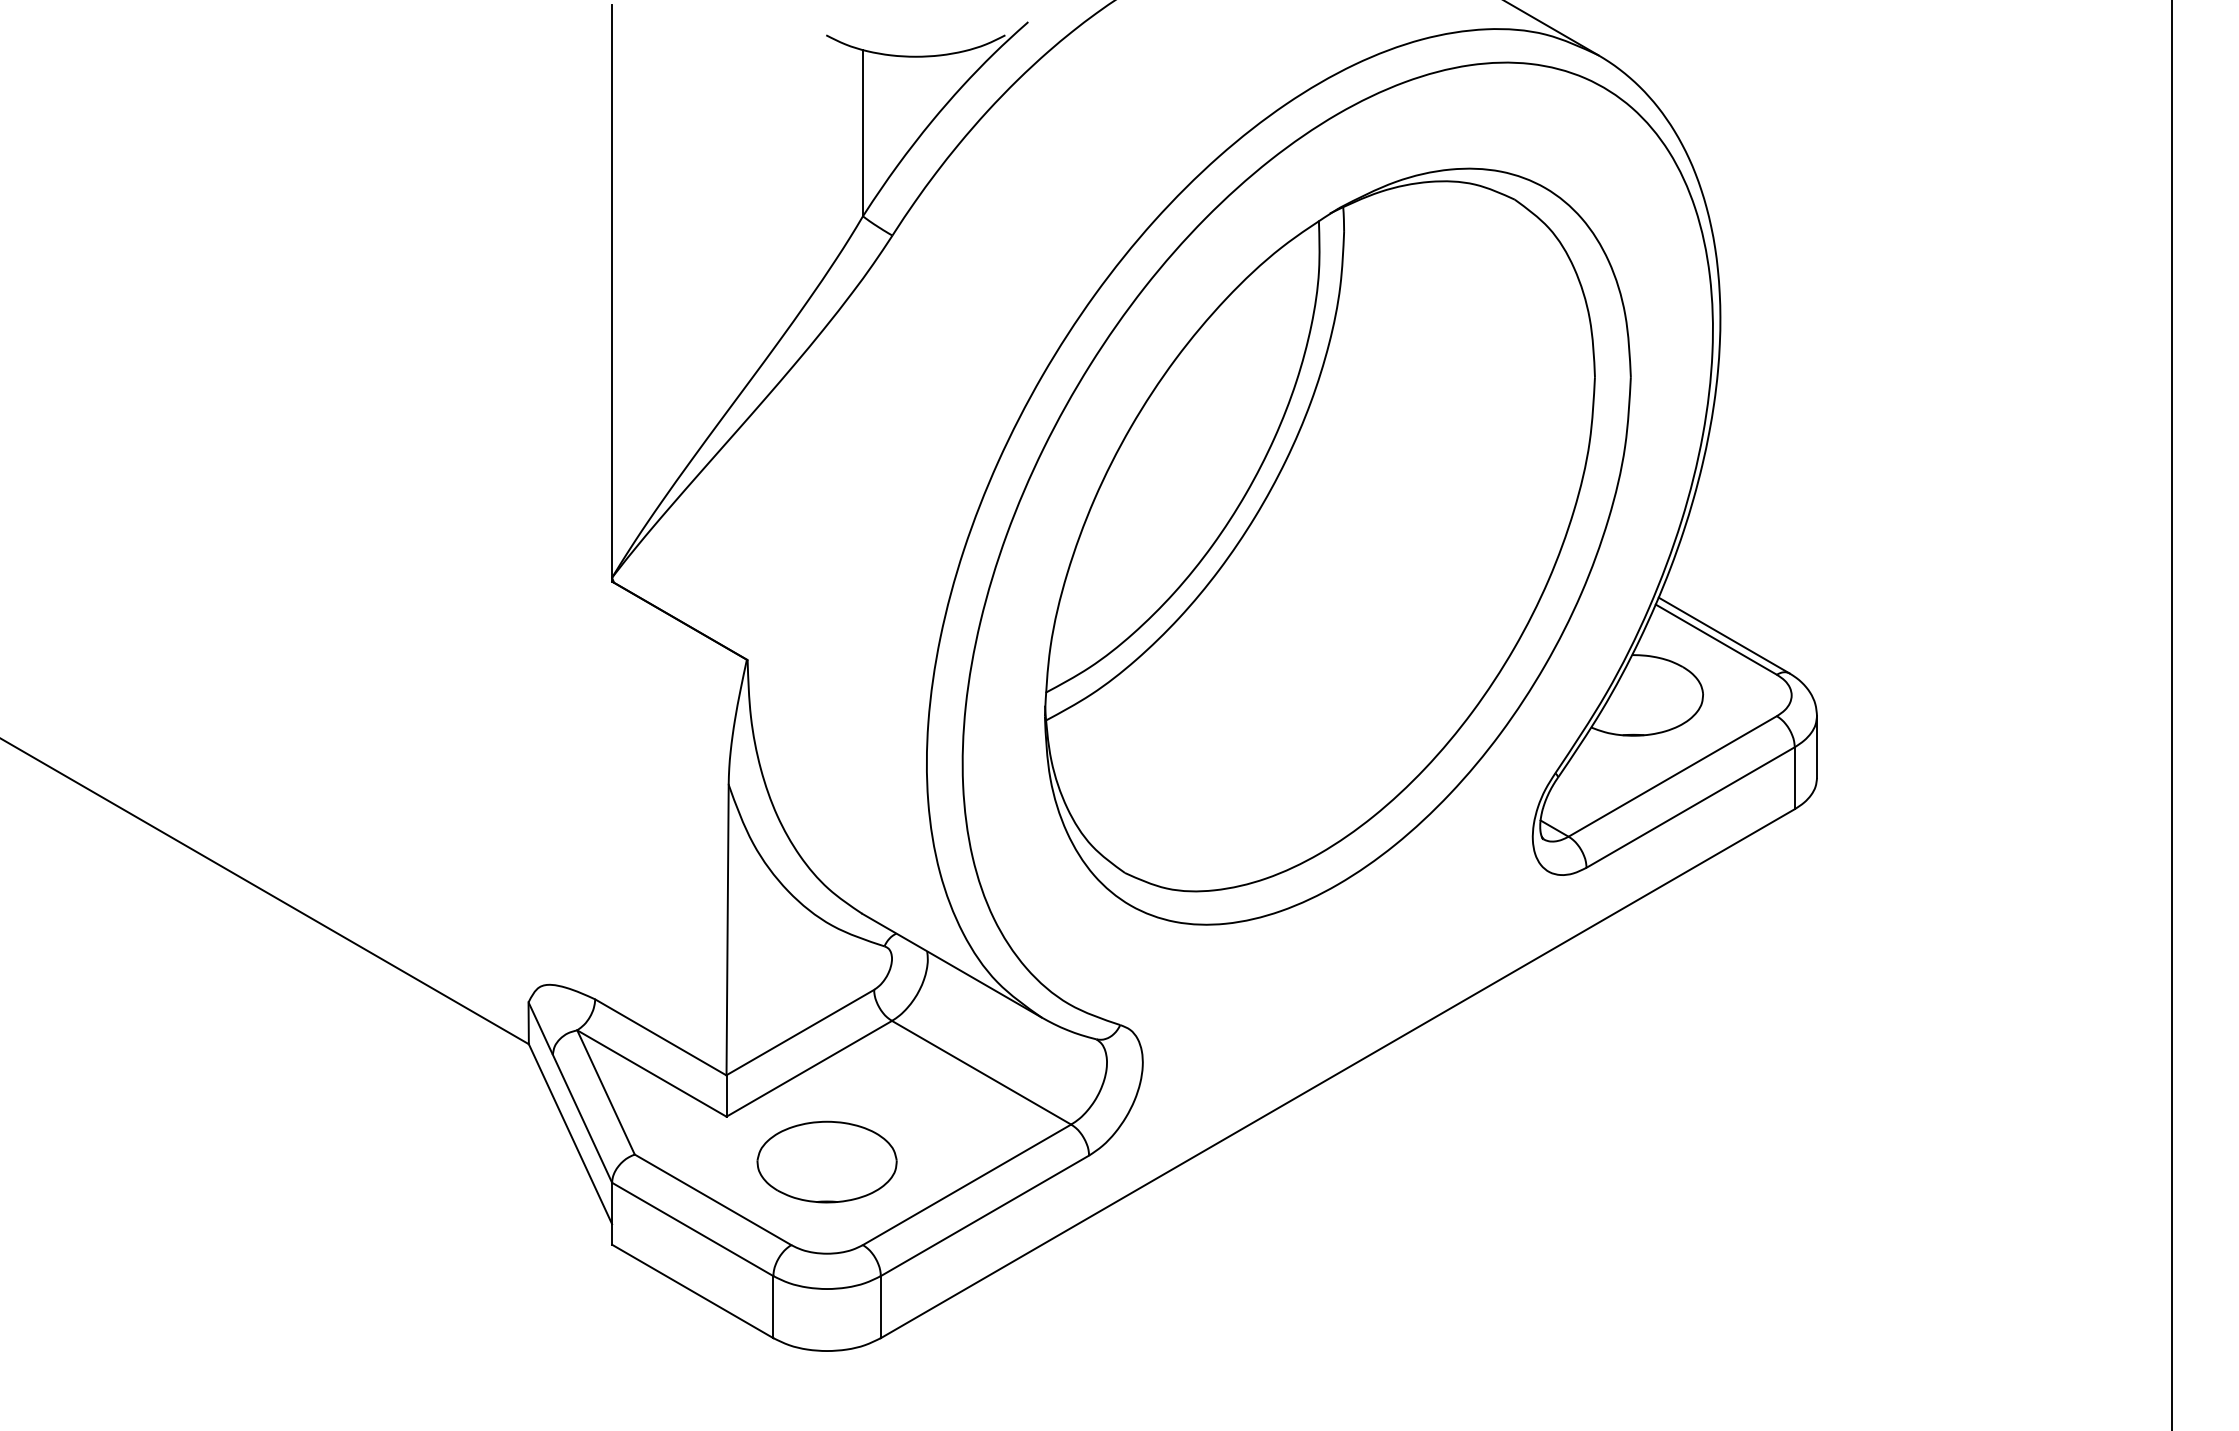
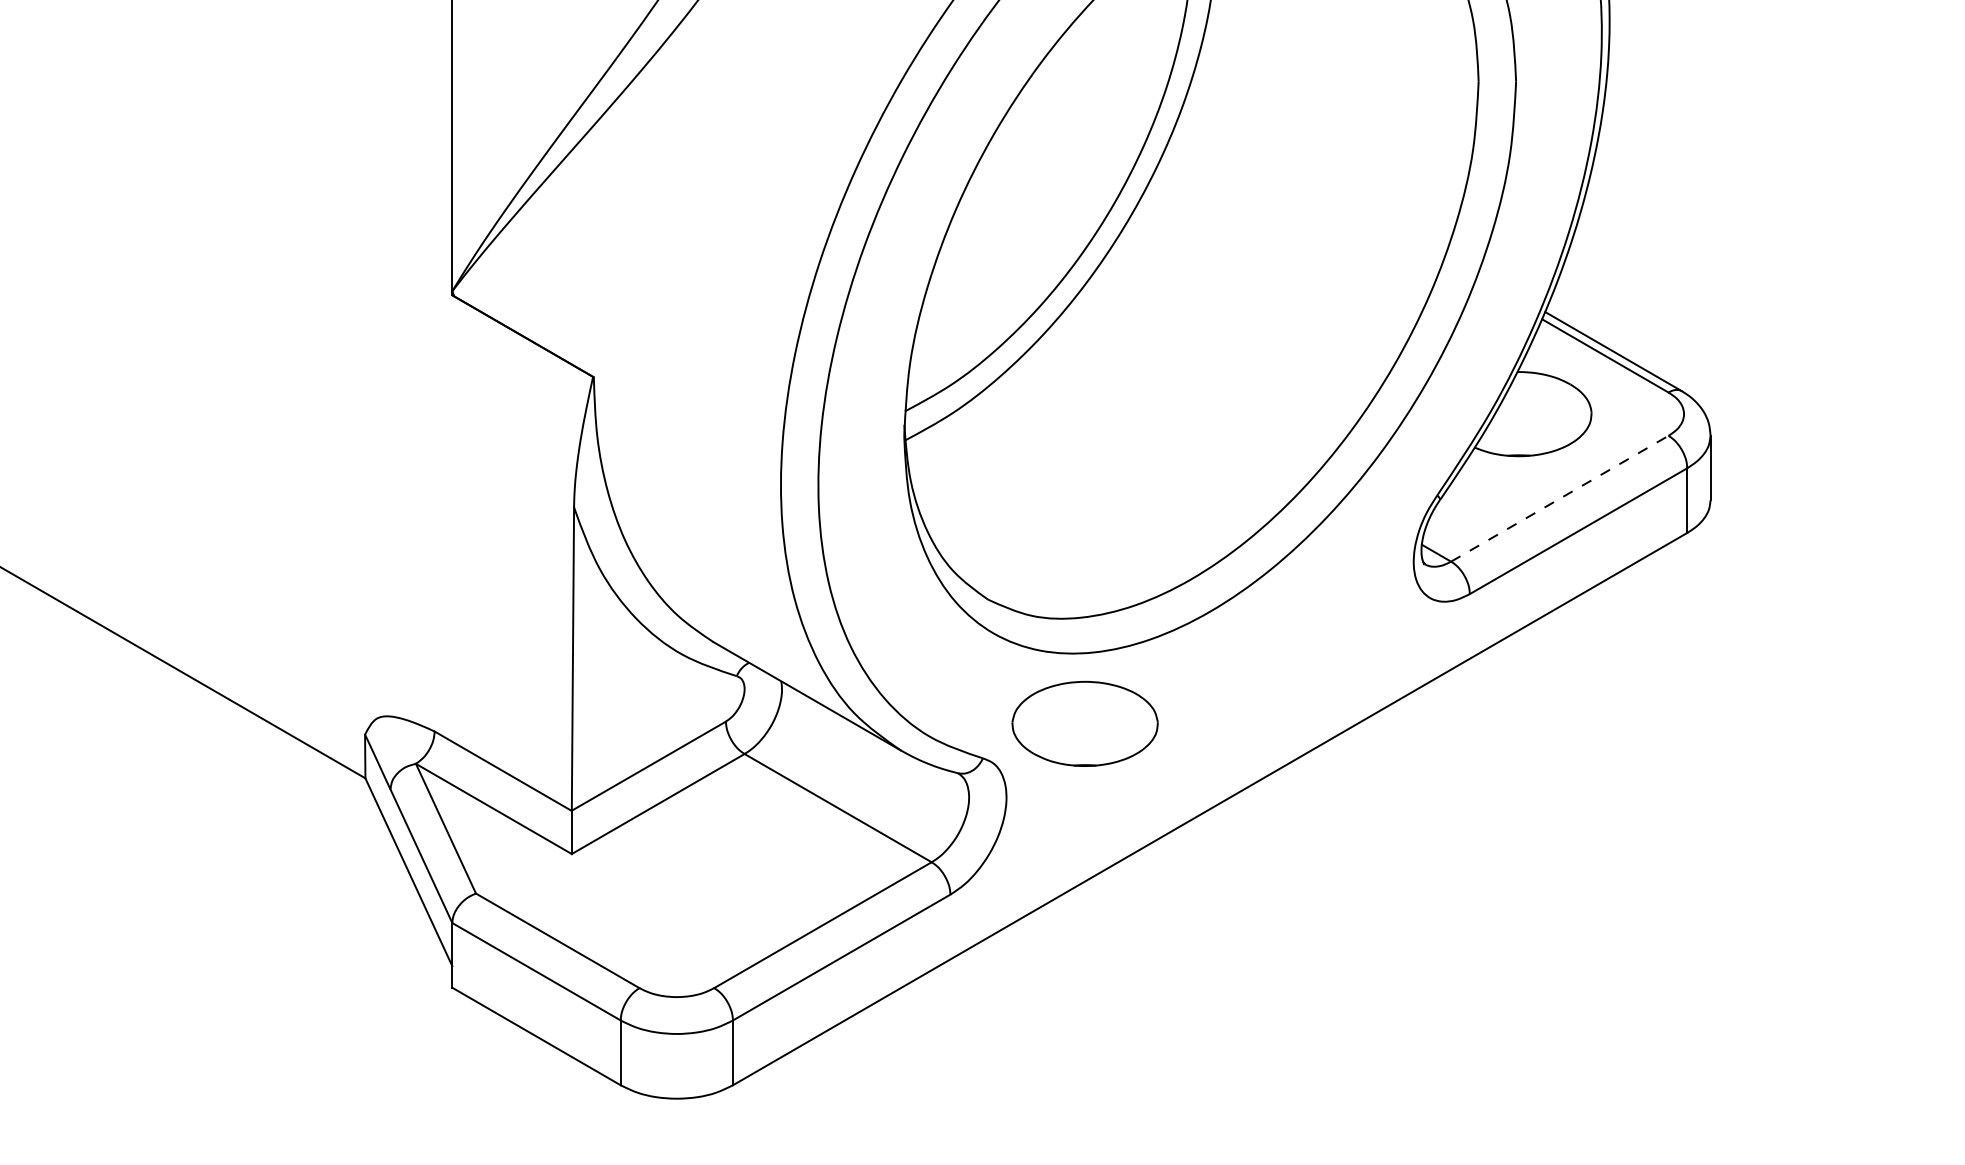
line: (1673, 776) -> (1560, 498), solid -> dashed
part: (826, 1161) -> (1084, 723), moved

